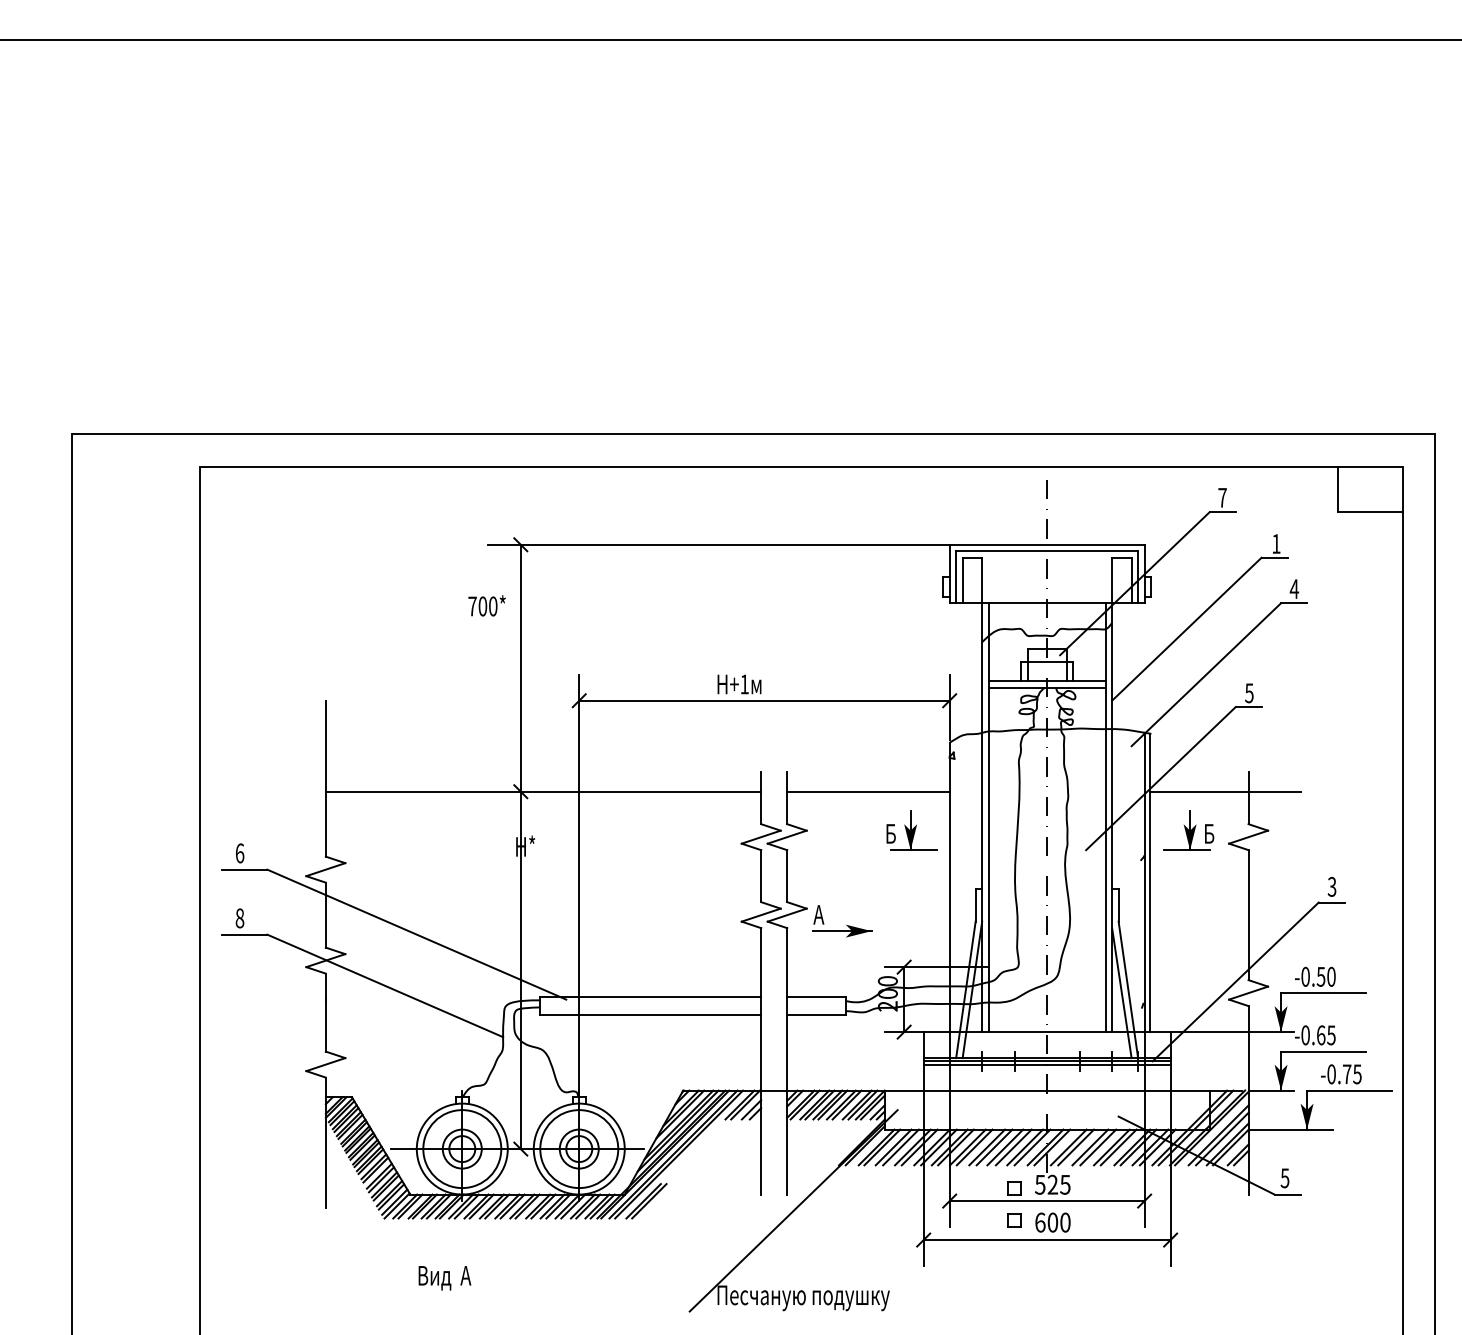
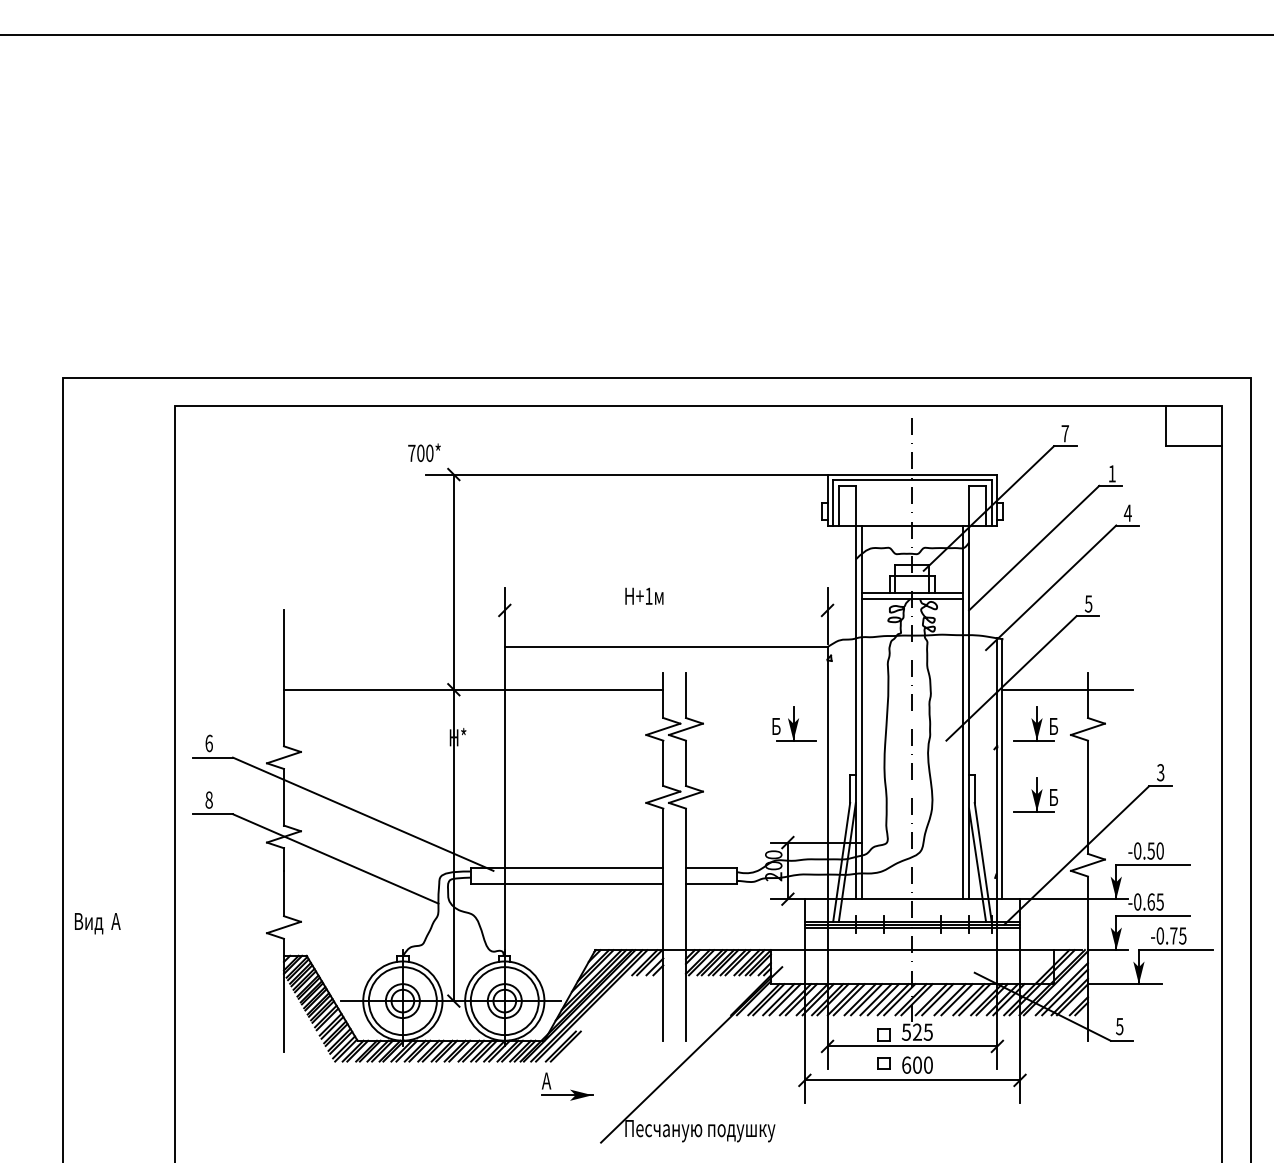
text: (487, 605) -> (424, 452), moved
line: (763, 700) -> (665, 647), moved
line: (868, 791) -> (756, 689), removed
part: (1188, 911) -> (1035, 794), added
part: (842, 921) -> (567, 1086), moved
text: (444, 1278) -> (97, 923), moved

